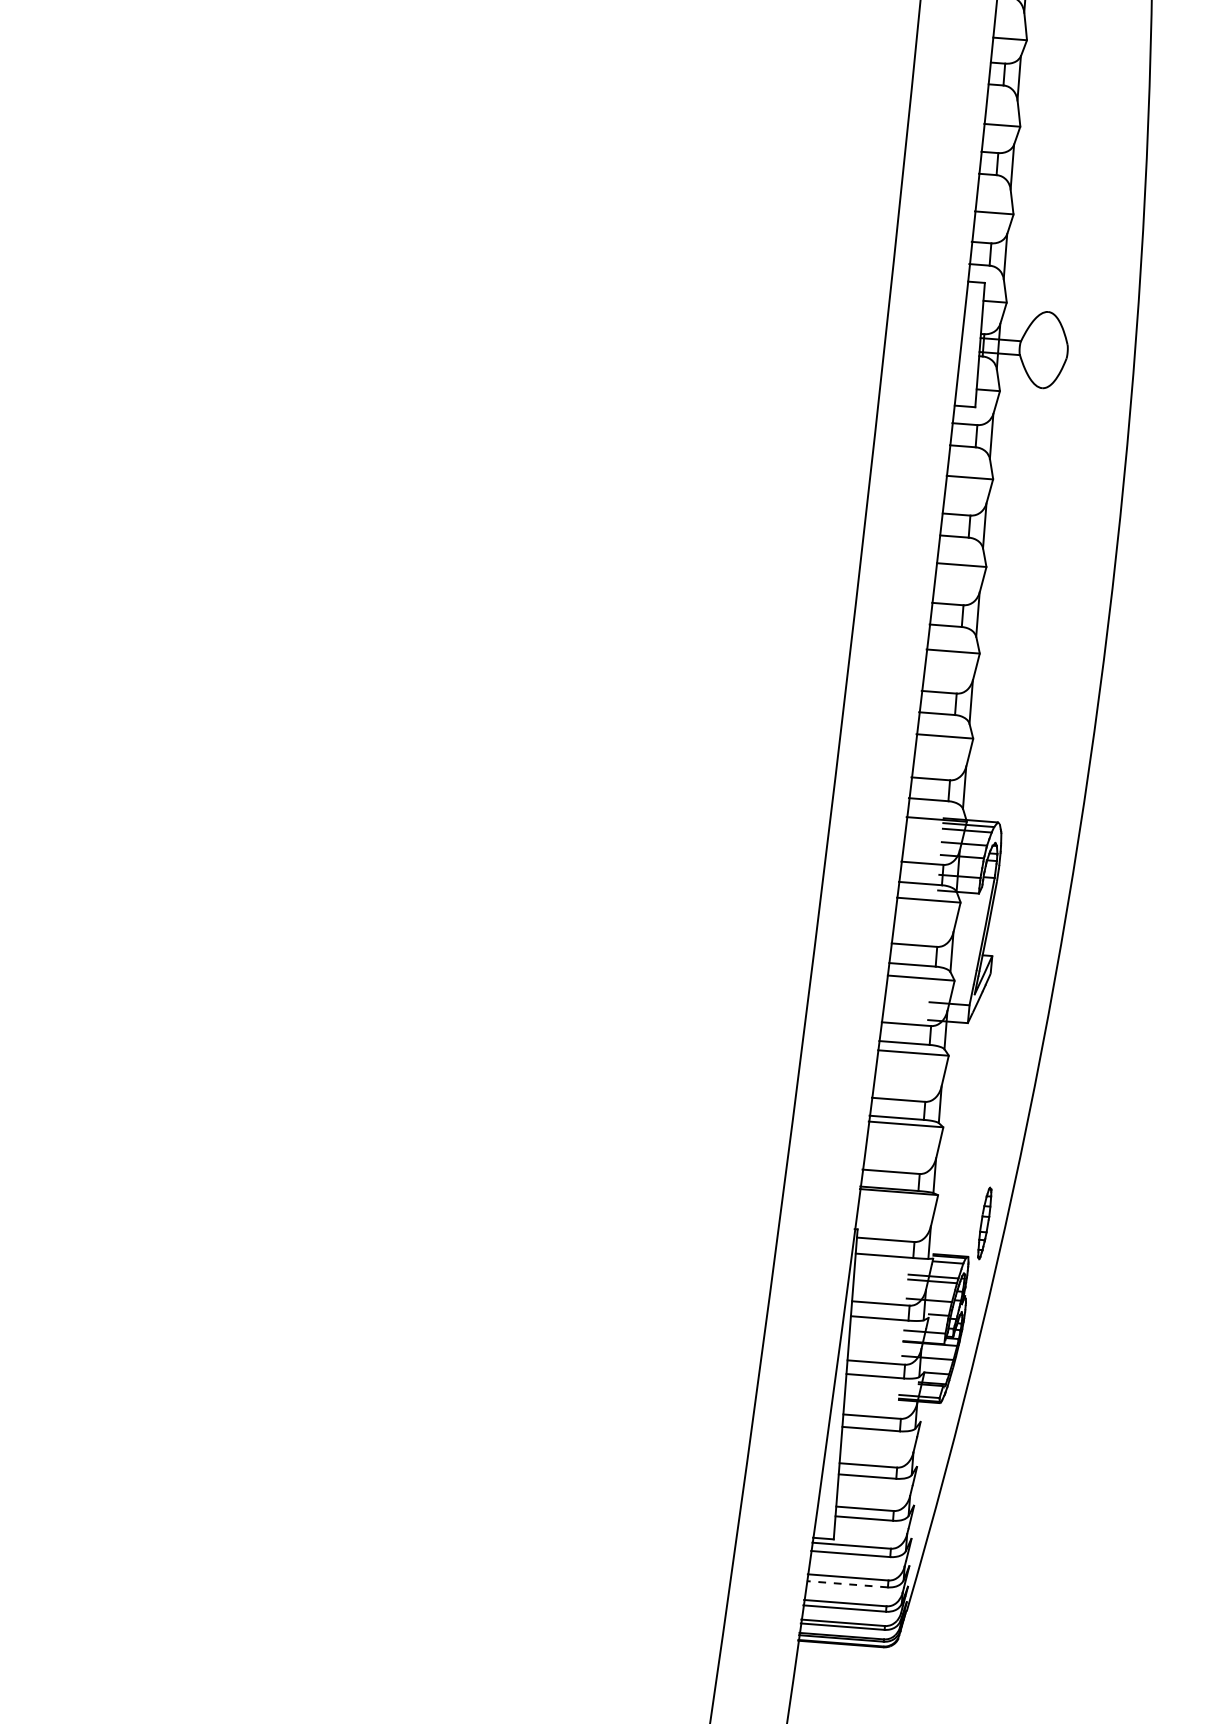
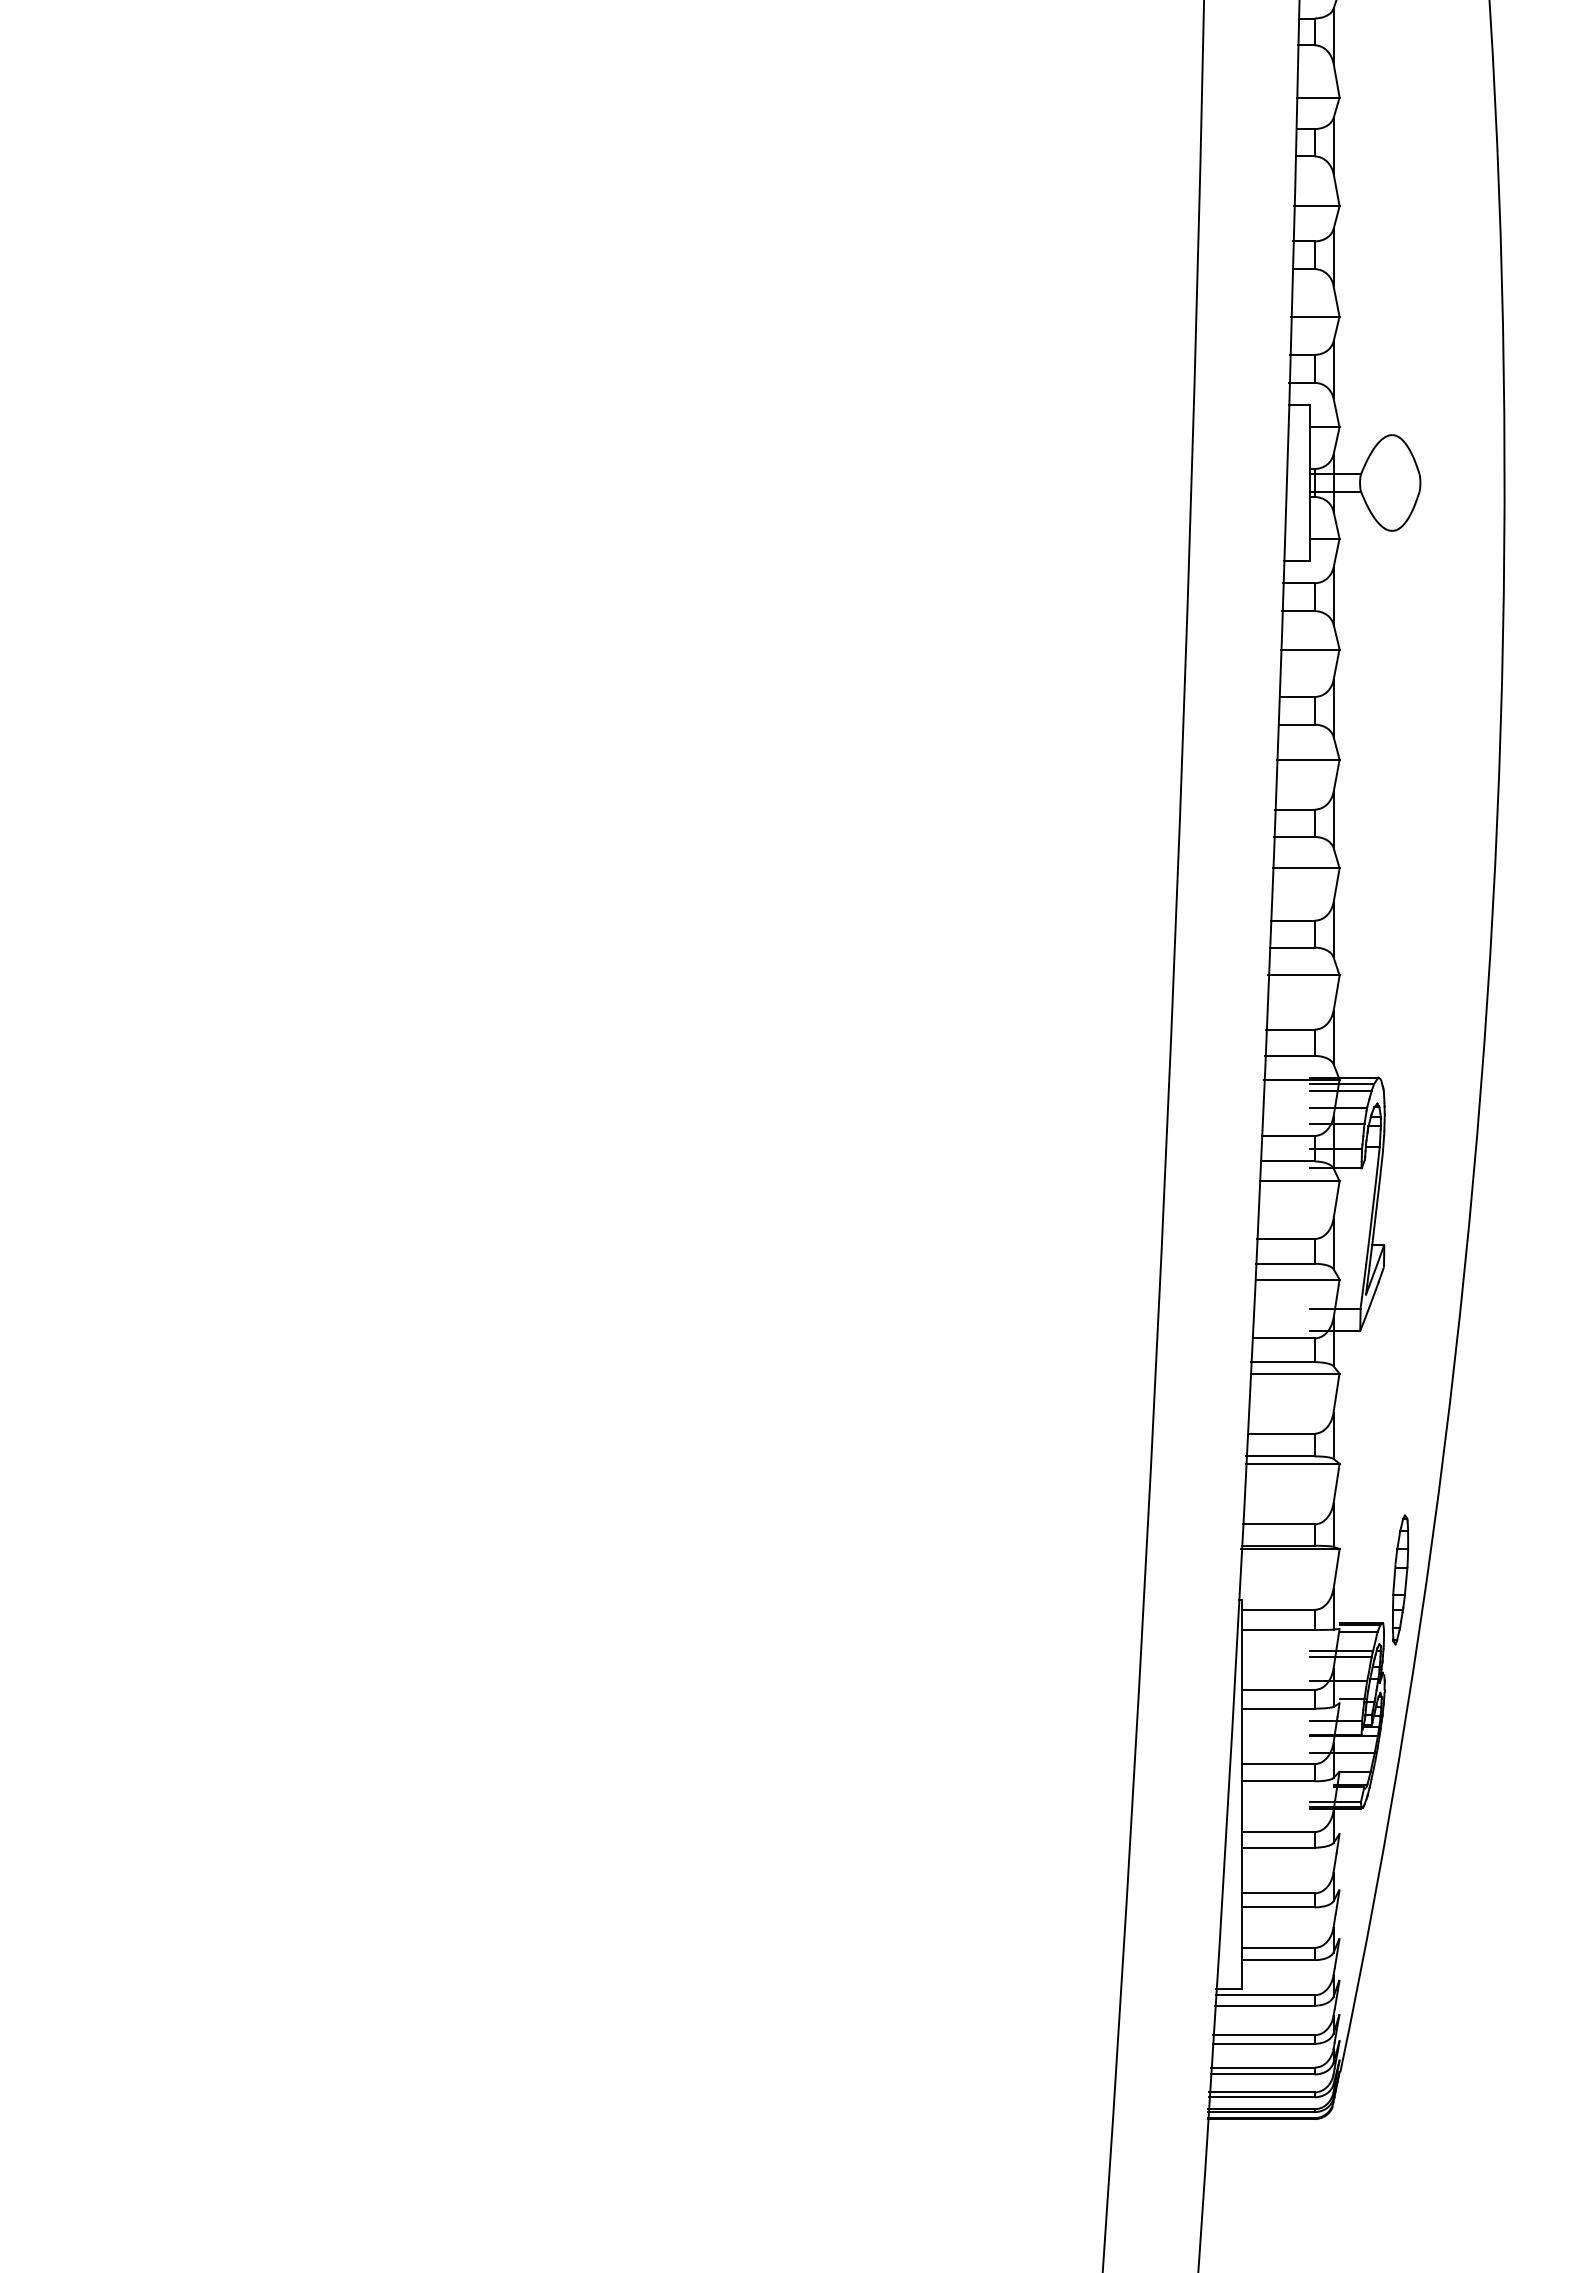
part: (984, 1223) -> (1400, 1579), size x1.43
line: (847, 1583) -> (1263, 2043), dashed -> solid

